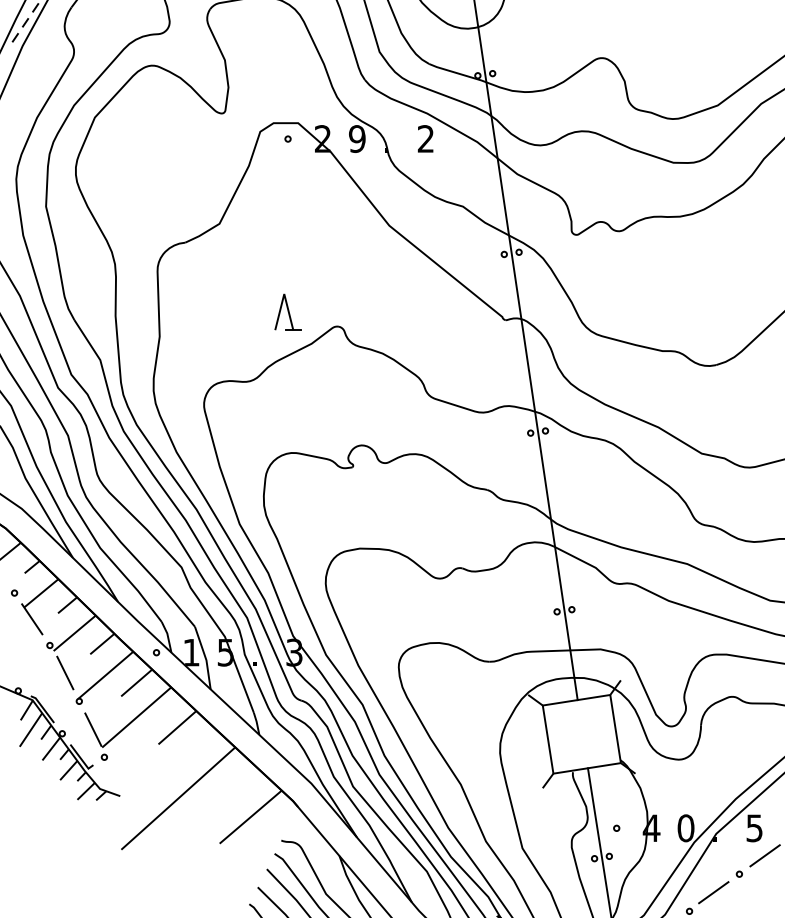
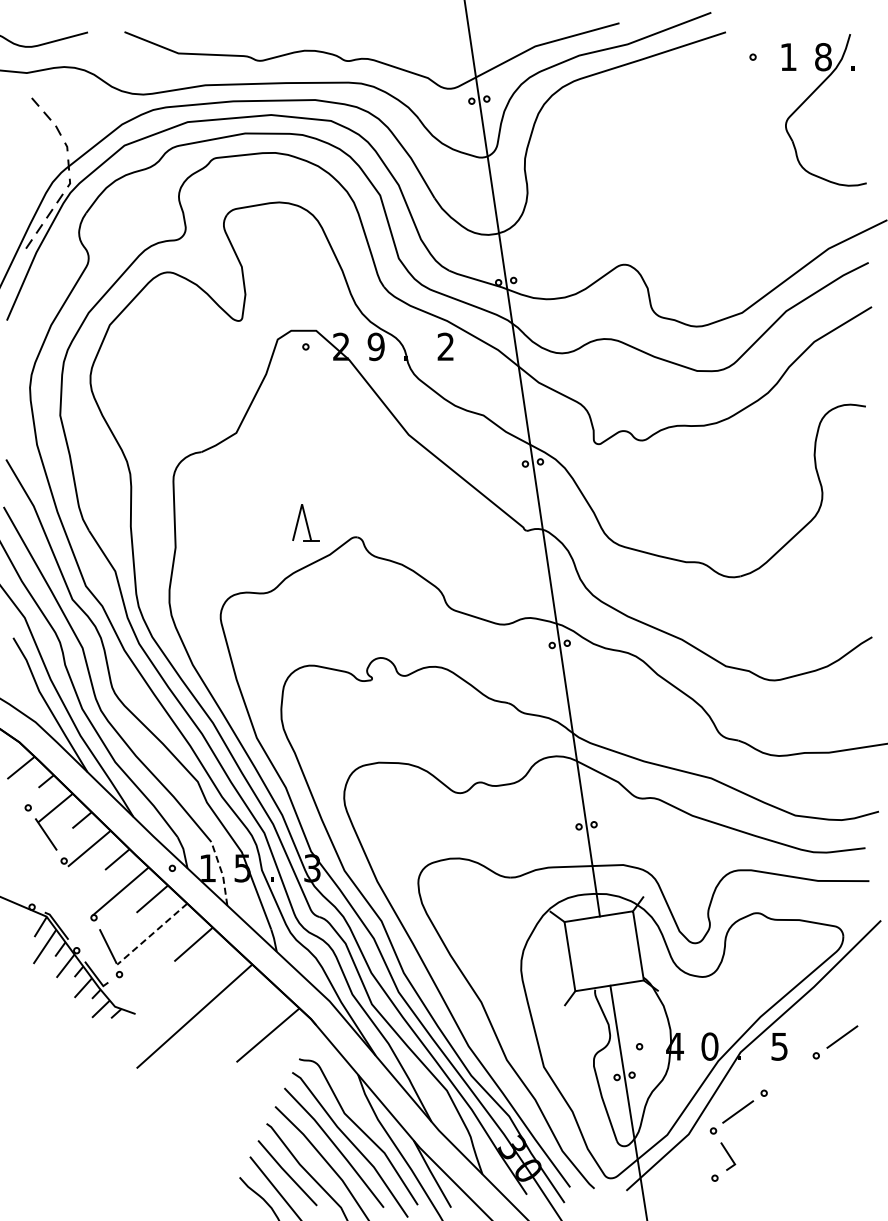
line: (205, 657) -> (222, 873), solid -> dashed
line: (65, 672) -> (79, 888), removed
line: (136, 717) -> (152, 934), solid -> dashed
line: (765, 855) -> (790, 1074), removed

